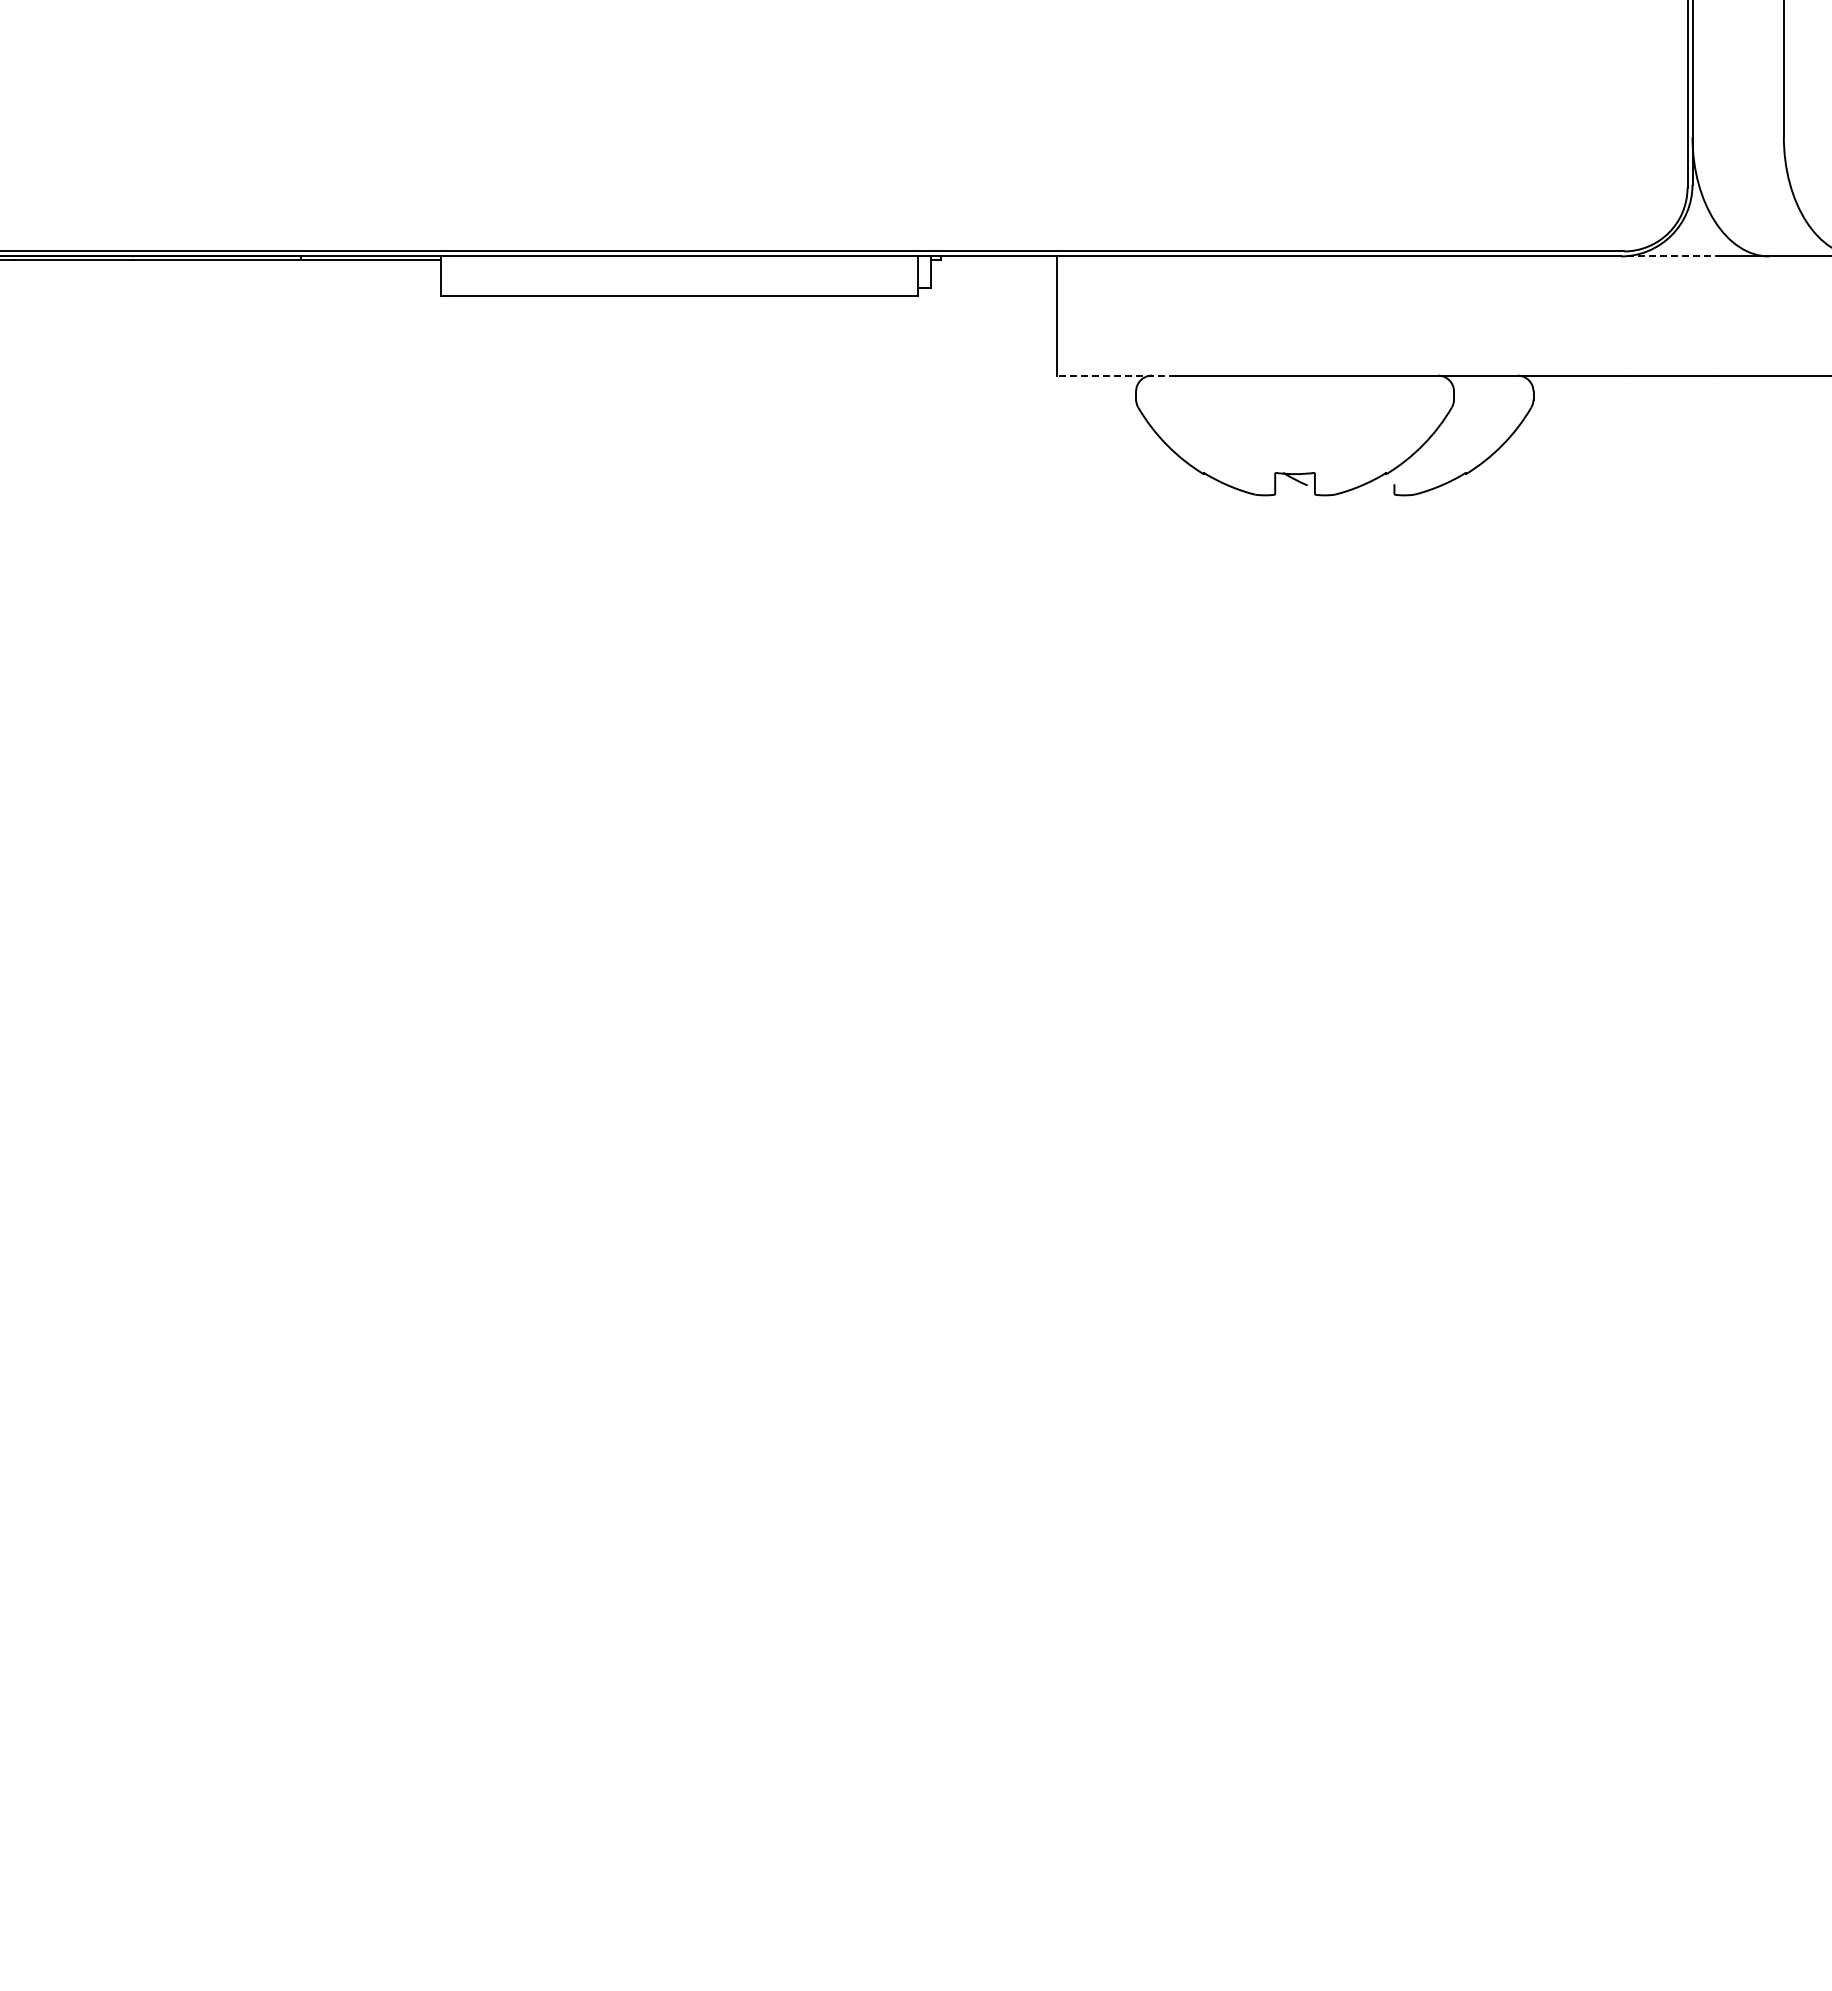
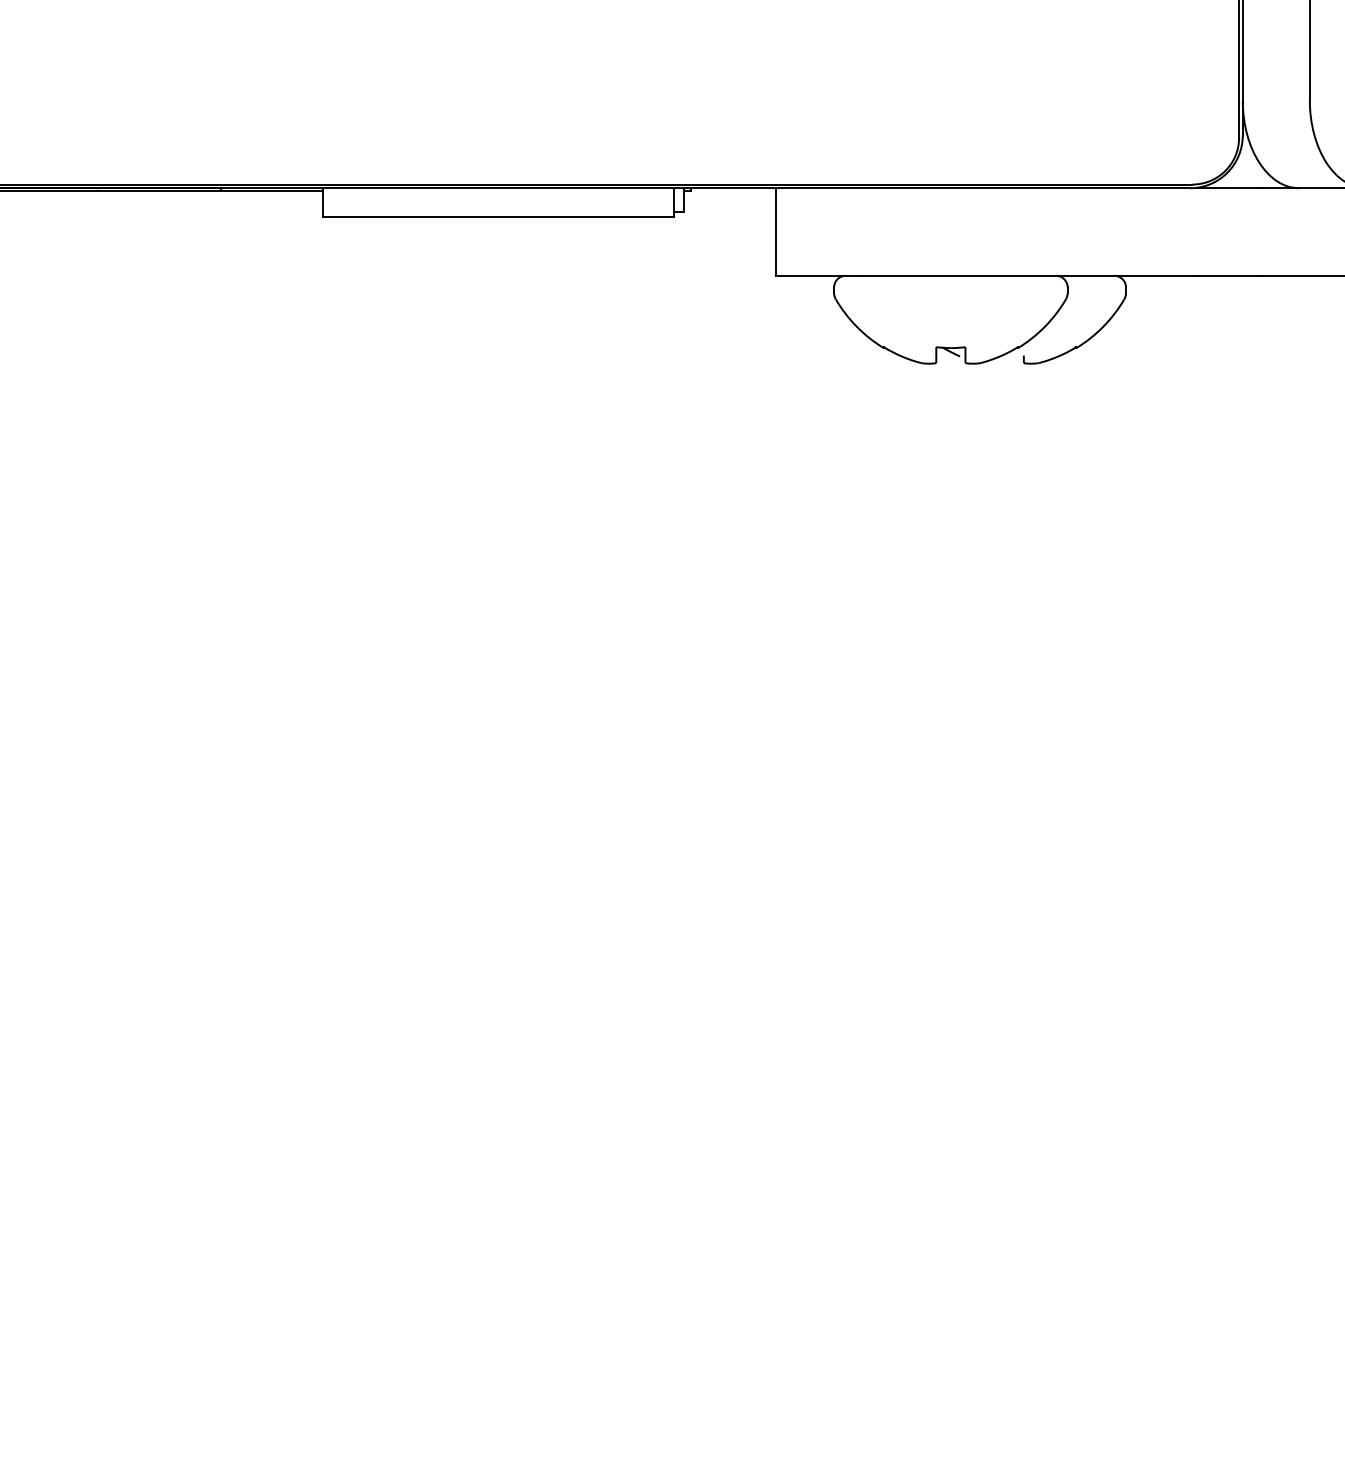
line: (1673, 256) -> (1228, 188), dashed -> solid
line: (1116, 375) -> (819, 275), dashed -> solid

